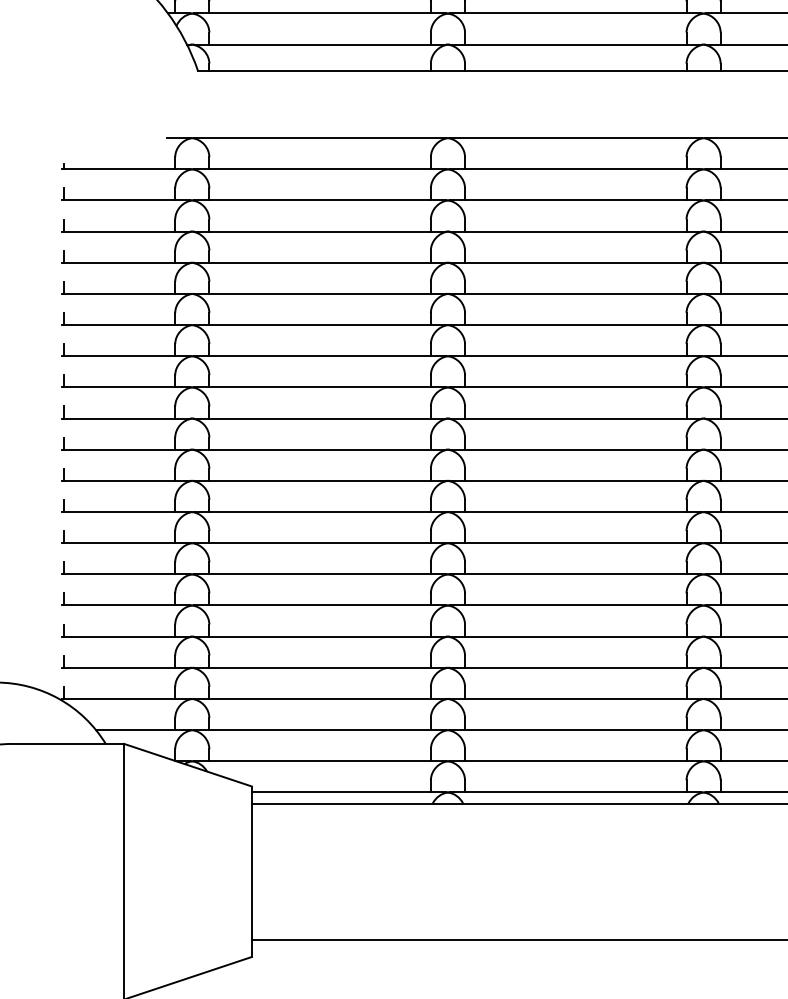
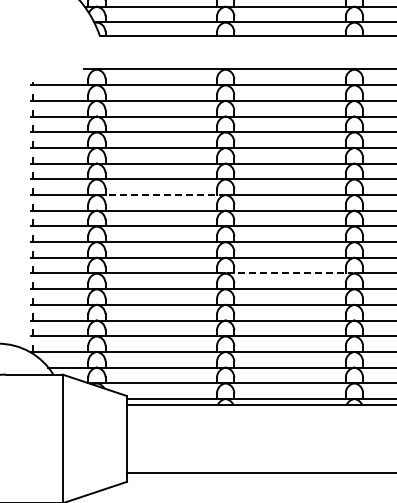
line: (320, 388) -> (161, 195), solid -> dashed
line: (576, 543) -> (290, 273), solid -> dashed

